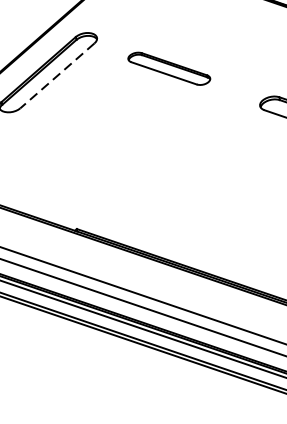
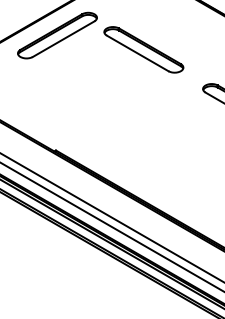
part: (168, 68) -> (143, 49), size x1.43
line: (57, 76) -> (63, 39), dashed -> solid

